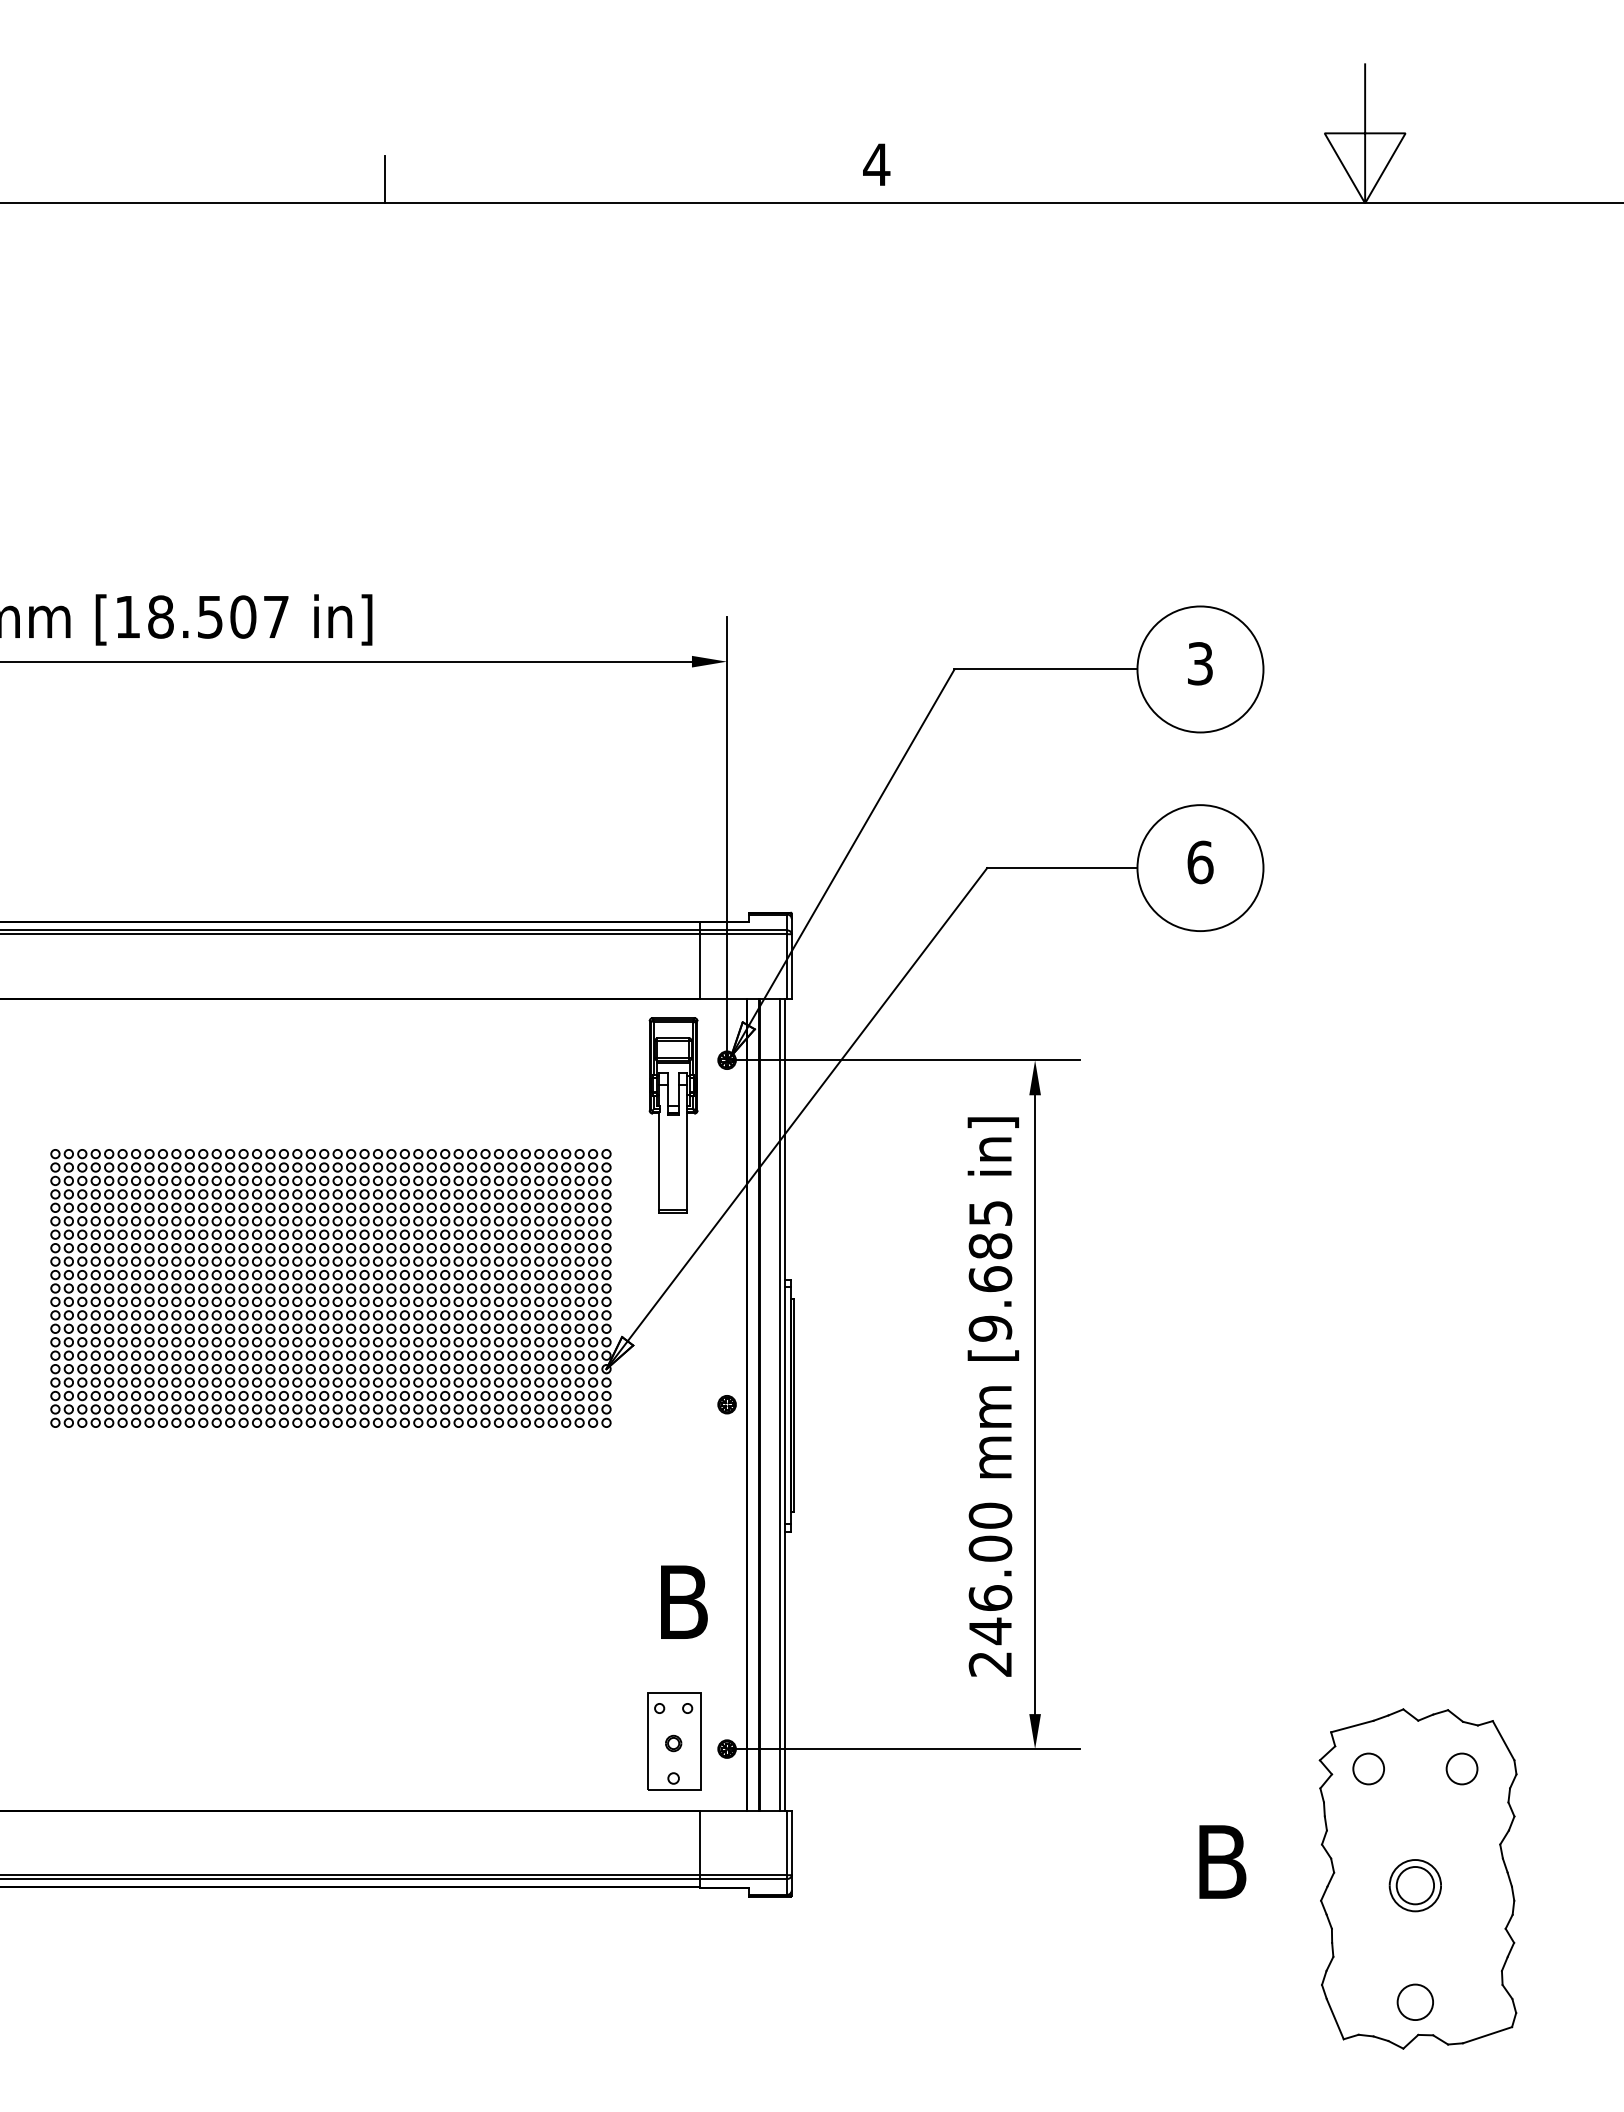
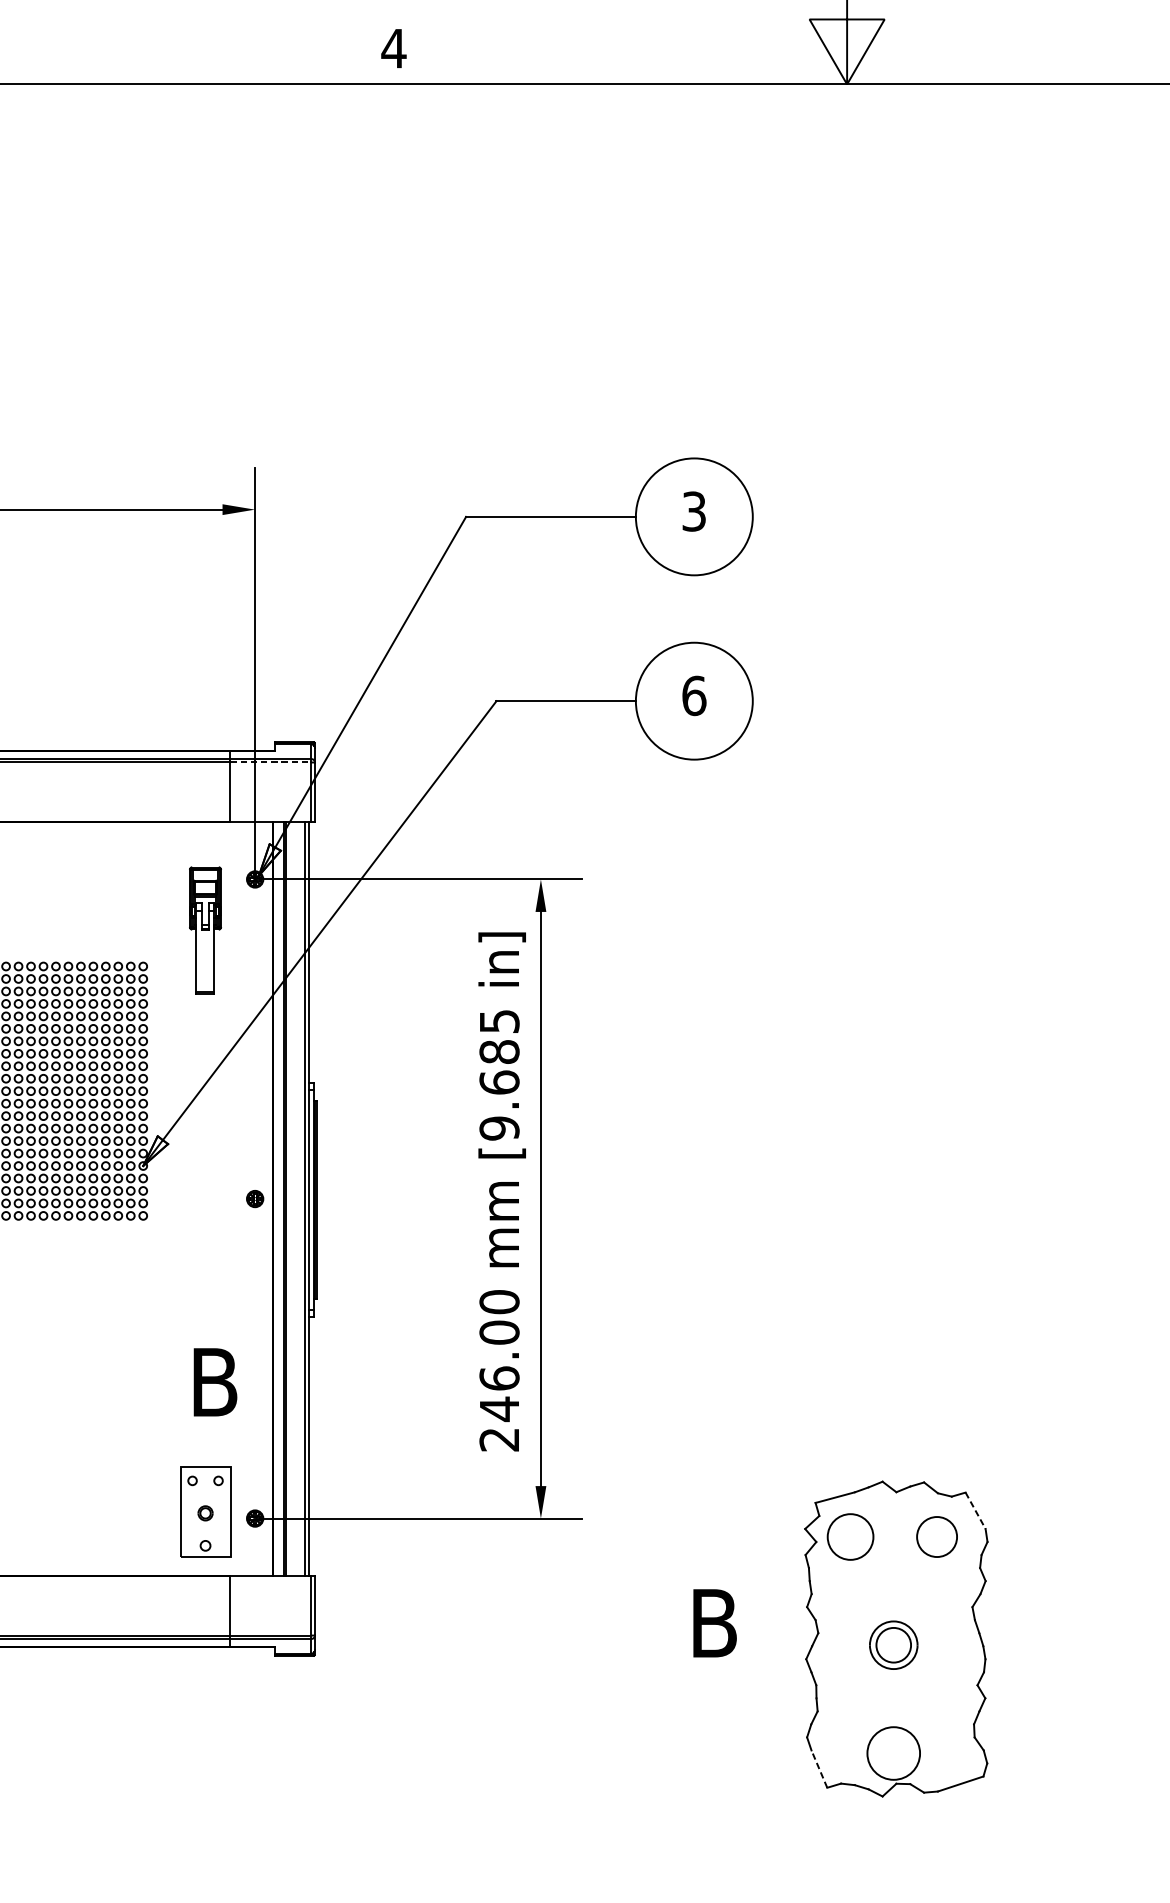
line: (743, 934) -> (270, 762), solid -> dashed
part: (673, 1115) -> (205, 930), size x0.7
line: (1503, 1741) -> (975, 1511), solid -> dashed
circle: (1368, 1768) -> (850, 1536), size x1.6
circle: (1461, 1768) -> (936, 1536), size x1.4
circle: (1415, 2002) -> (893, 1753), size x1.6
line: (1335, 2019) -> (819, 1769), solid -> dashed

